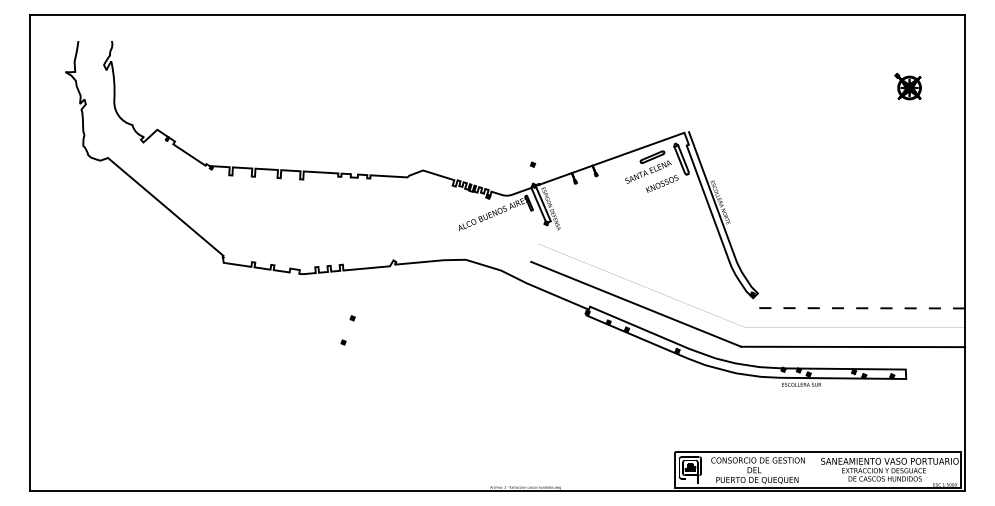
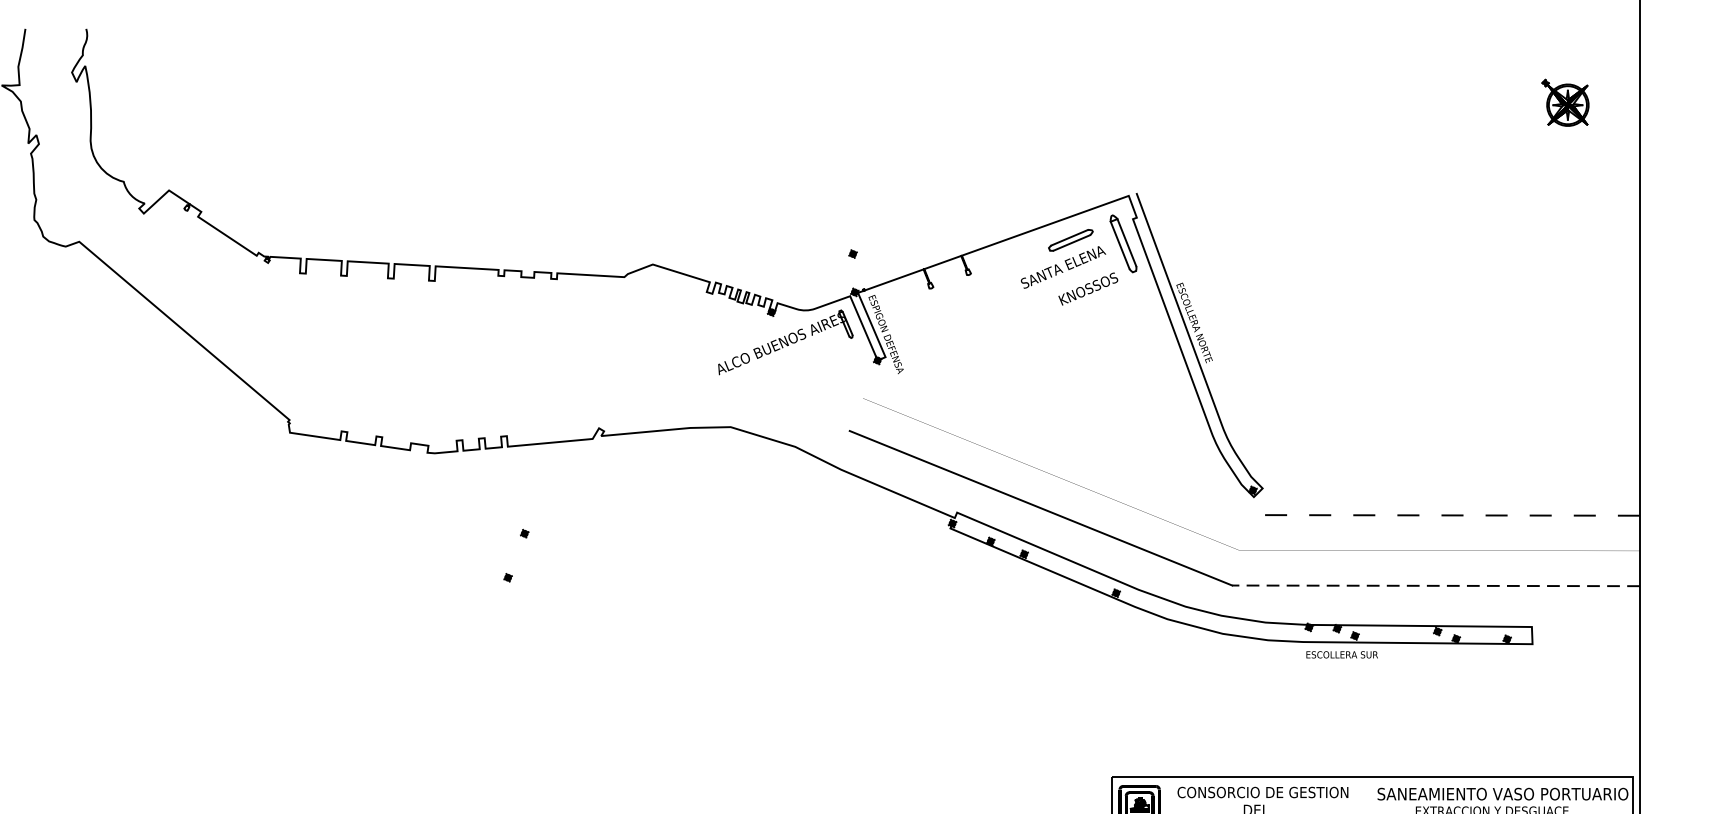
part: (907, 86) -> (1564, 102), moved
line: (853, 346) -> (1436, 585), solid -> dashed

